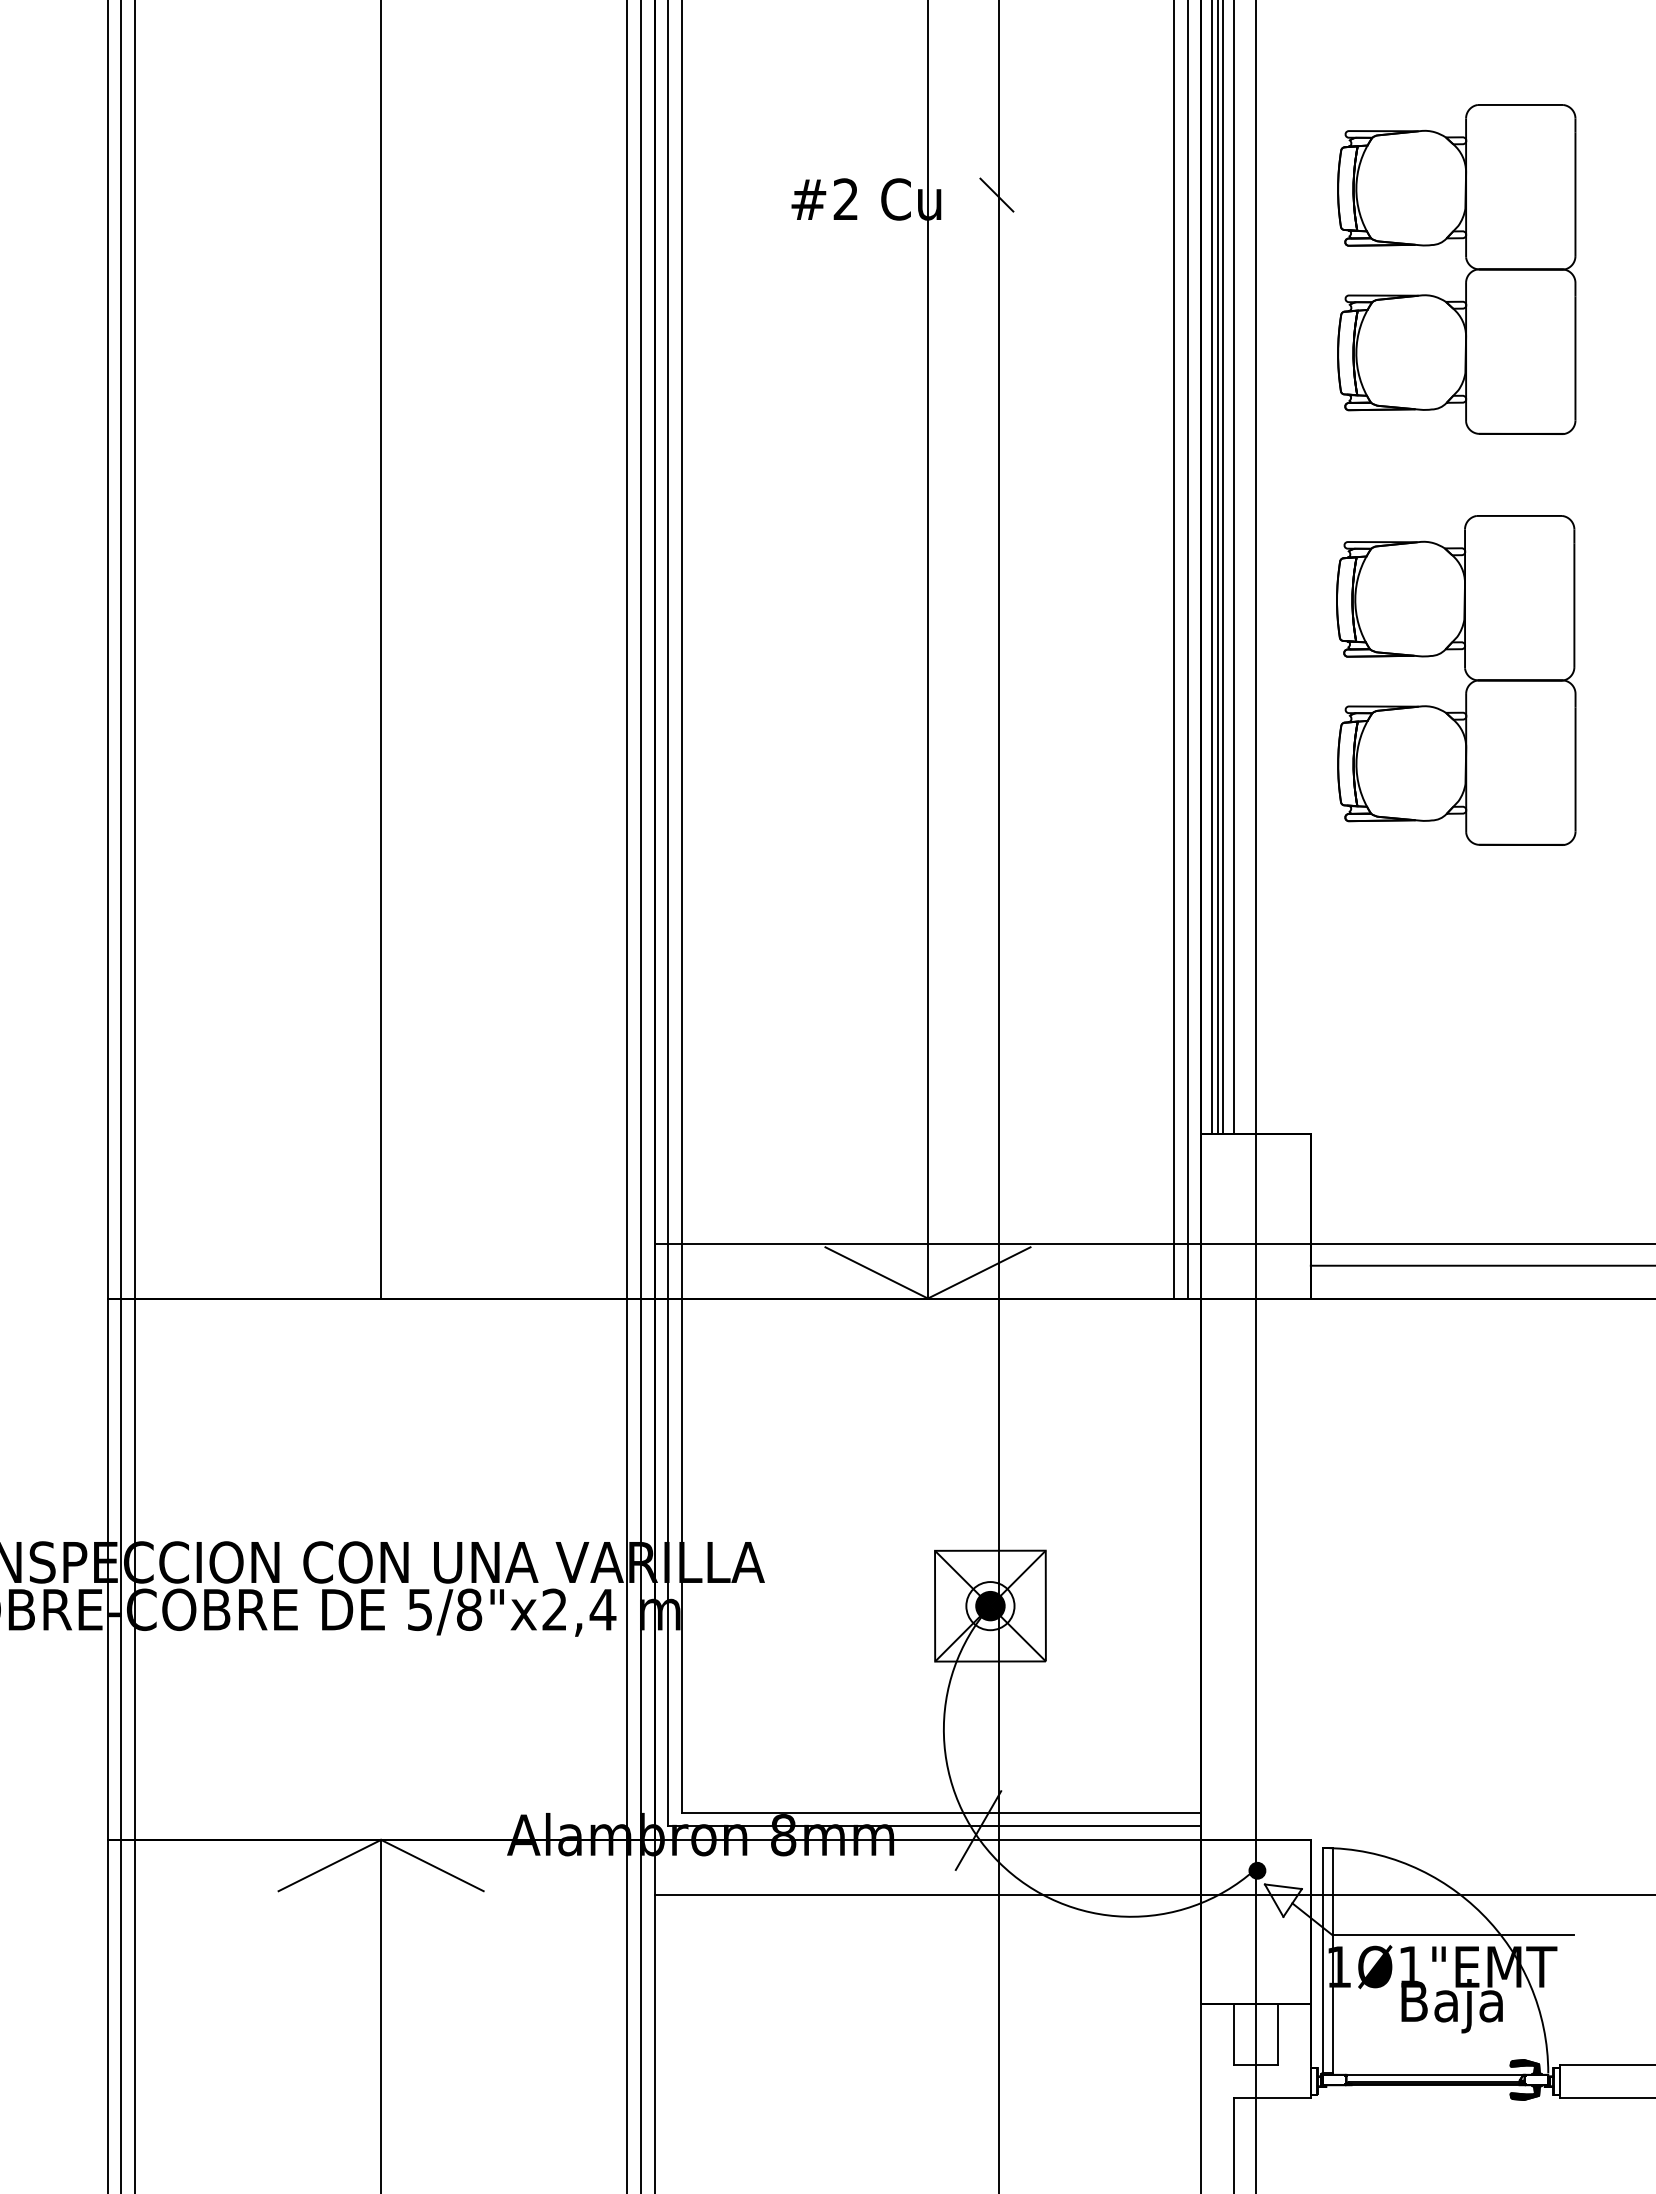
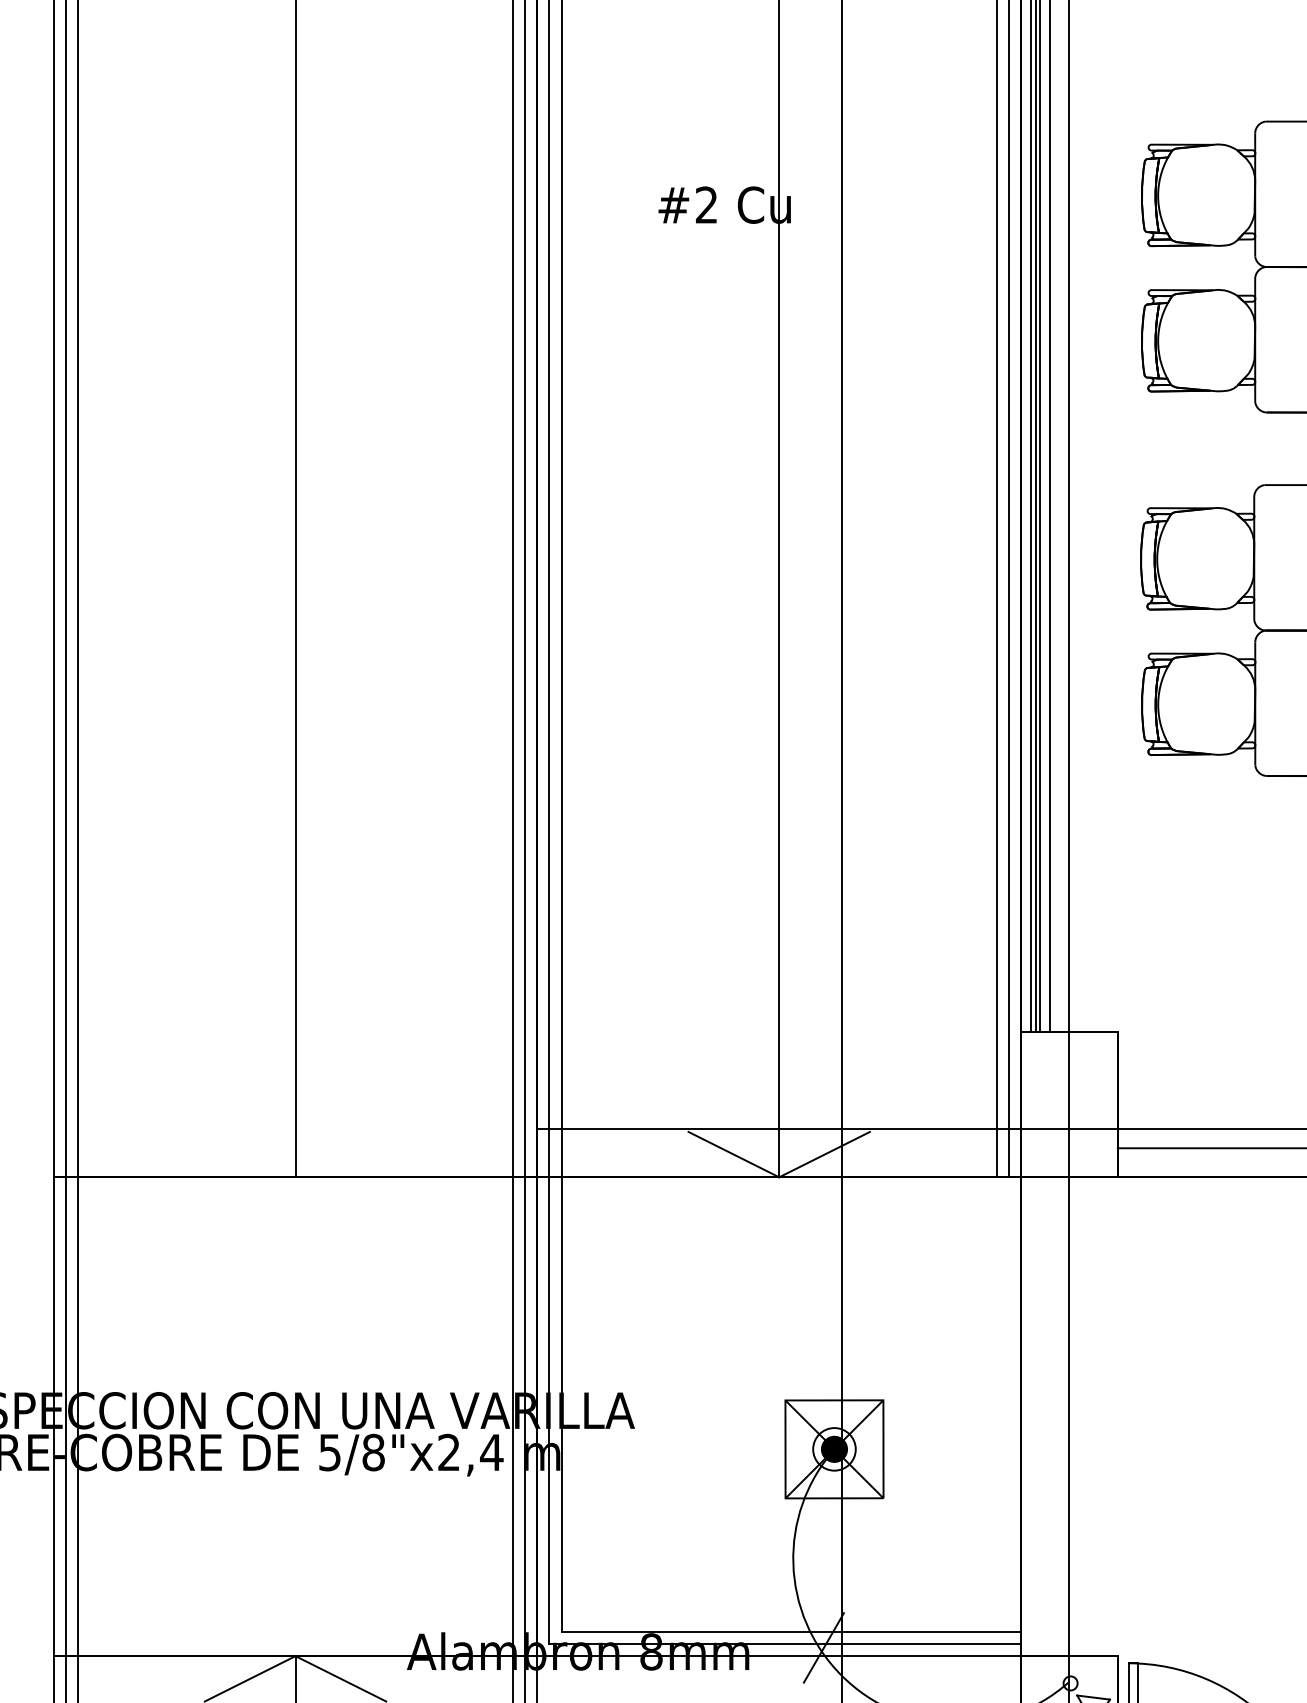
line: (996, 194) -> (839, 200), removed
fill: (1257, 1870) -> (1070, 1683), removed

